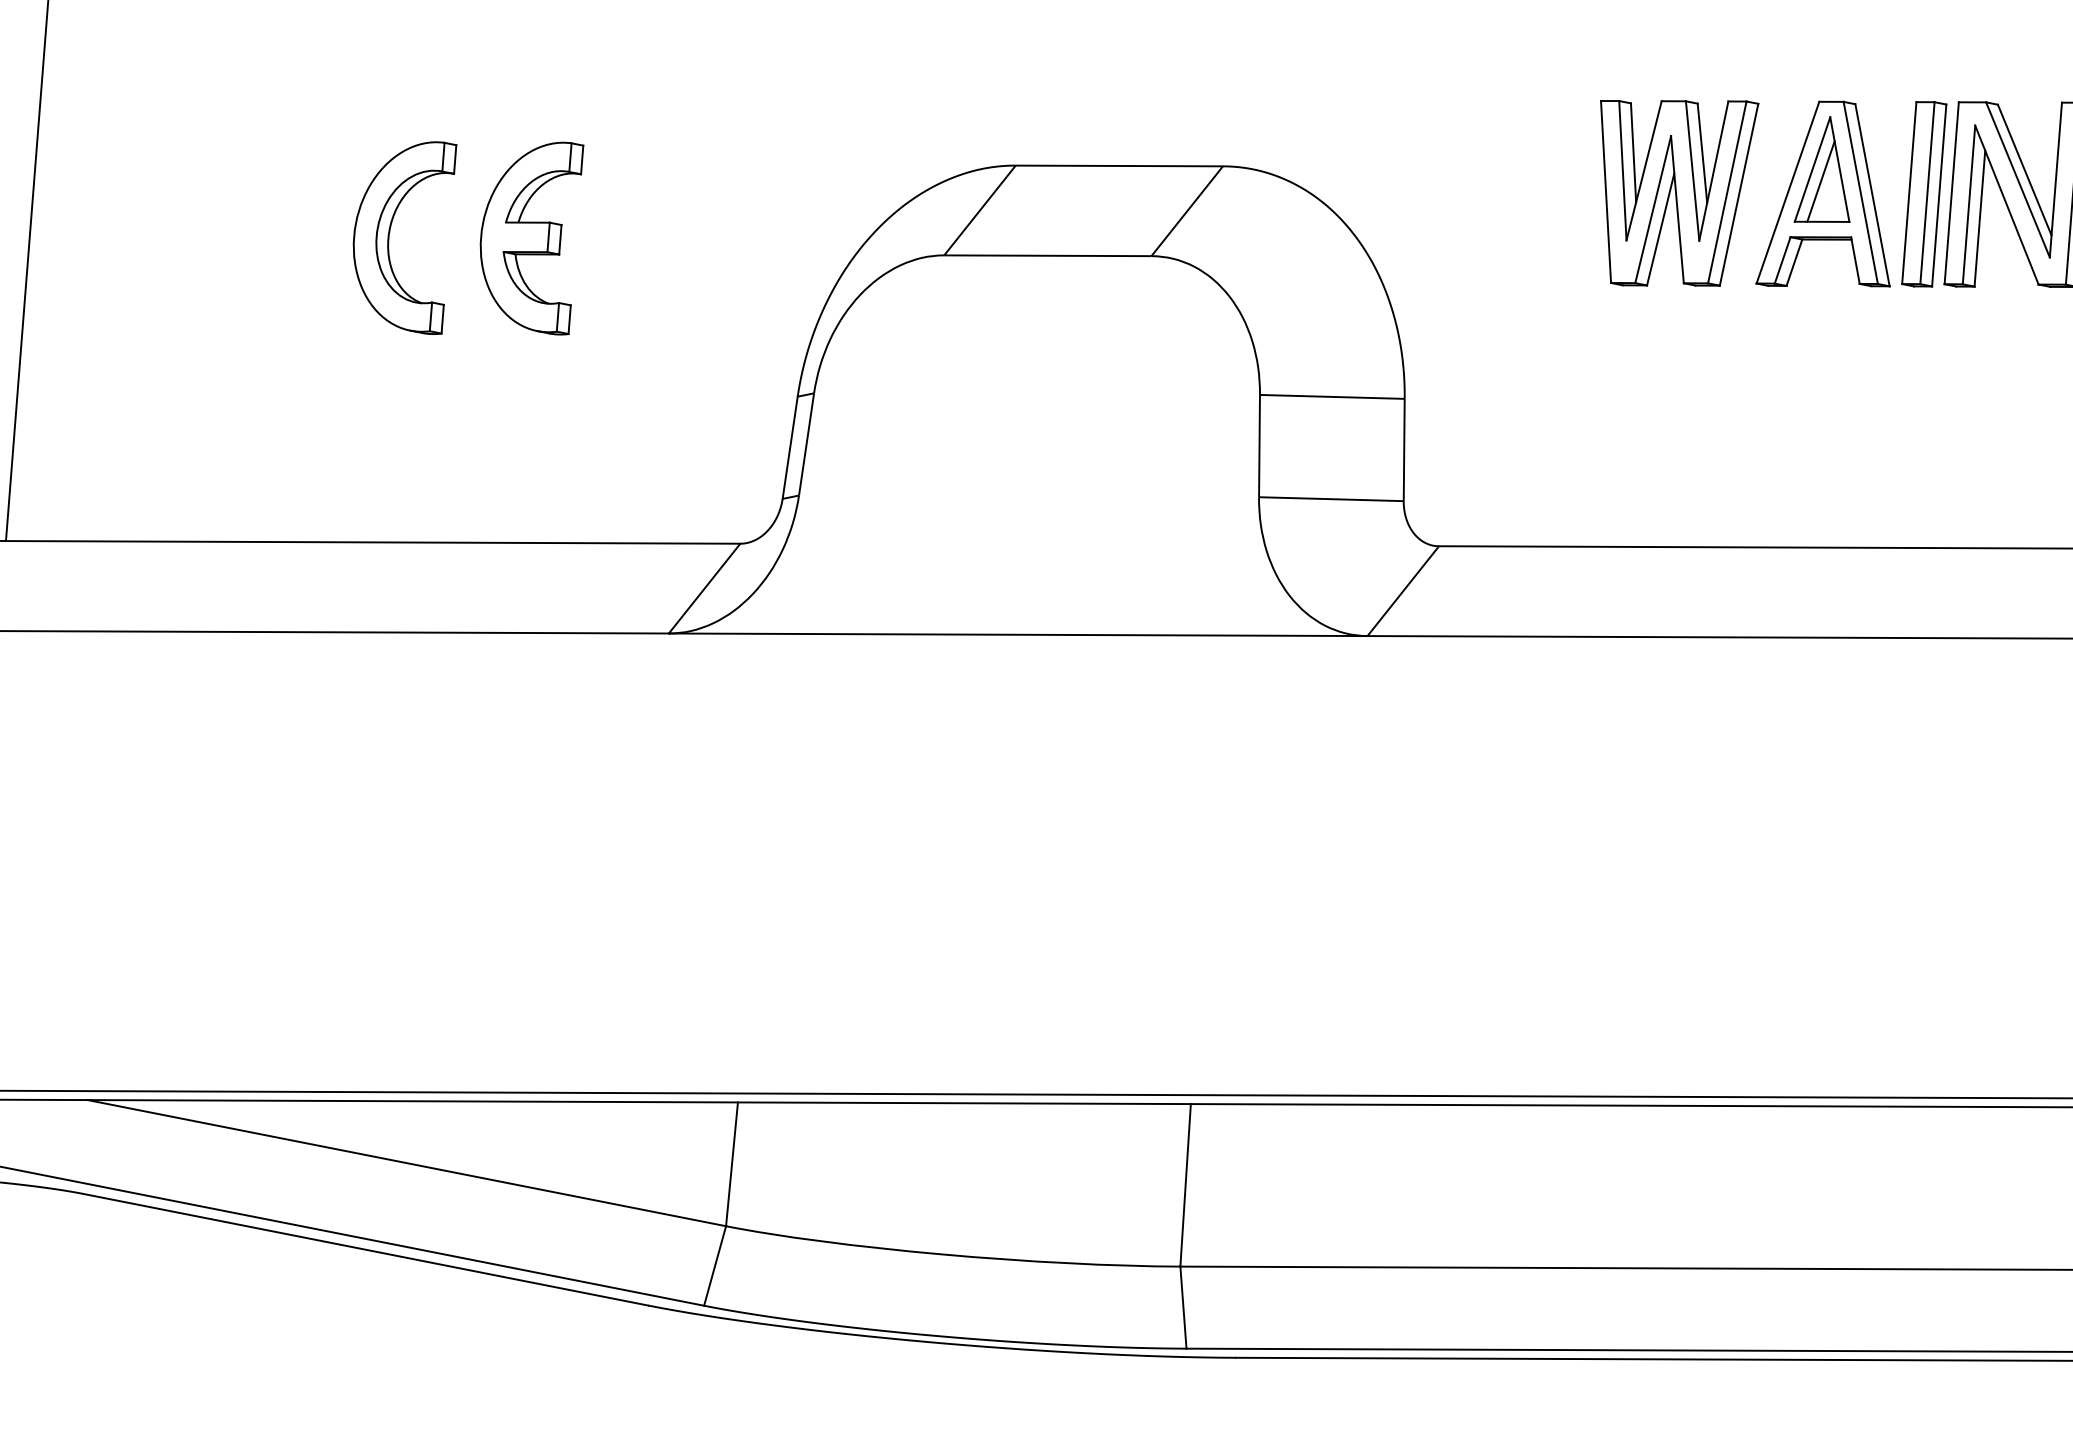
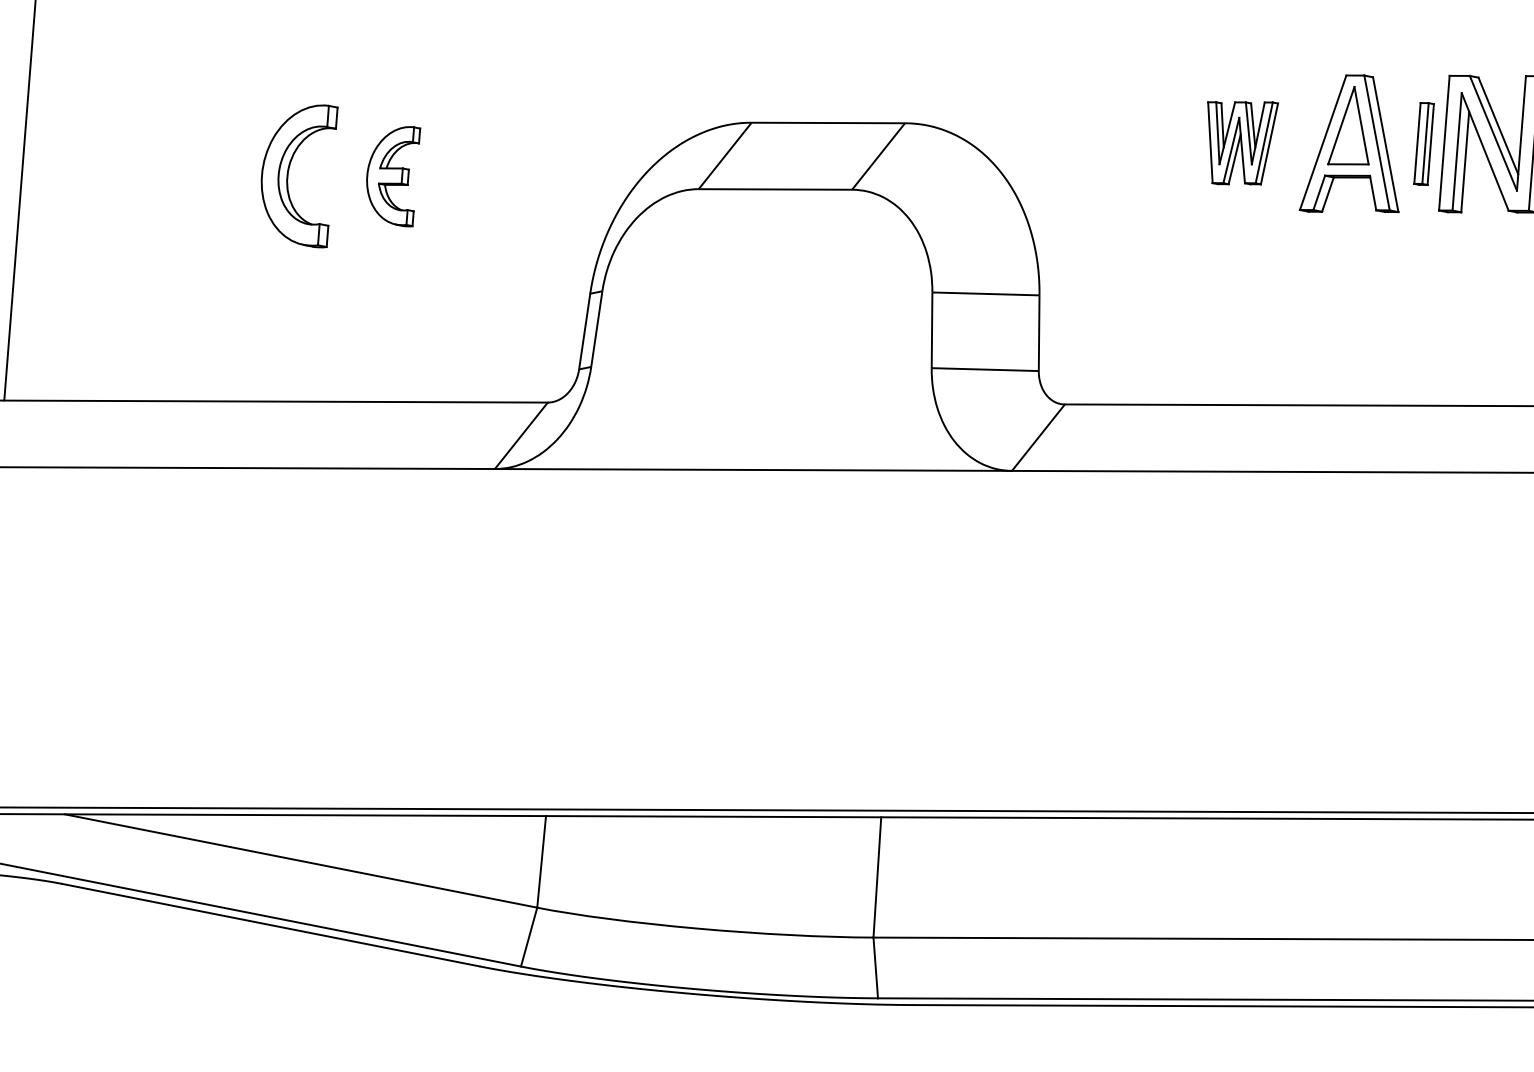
line: (1820, 181) -> (1347, 134), removed
part: (1679, 193) -> (1242, 143), size x0.6
part: (1924, 194) -> (1424, 144), size x0.6
part: (531, 238) -> (393, 176), size x0.7

